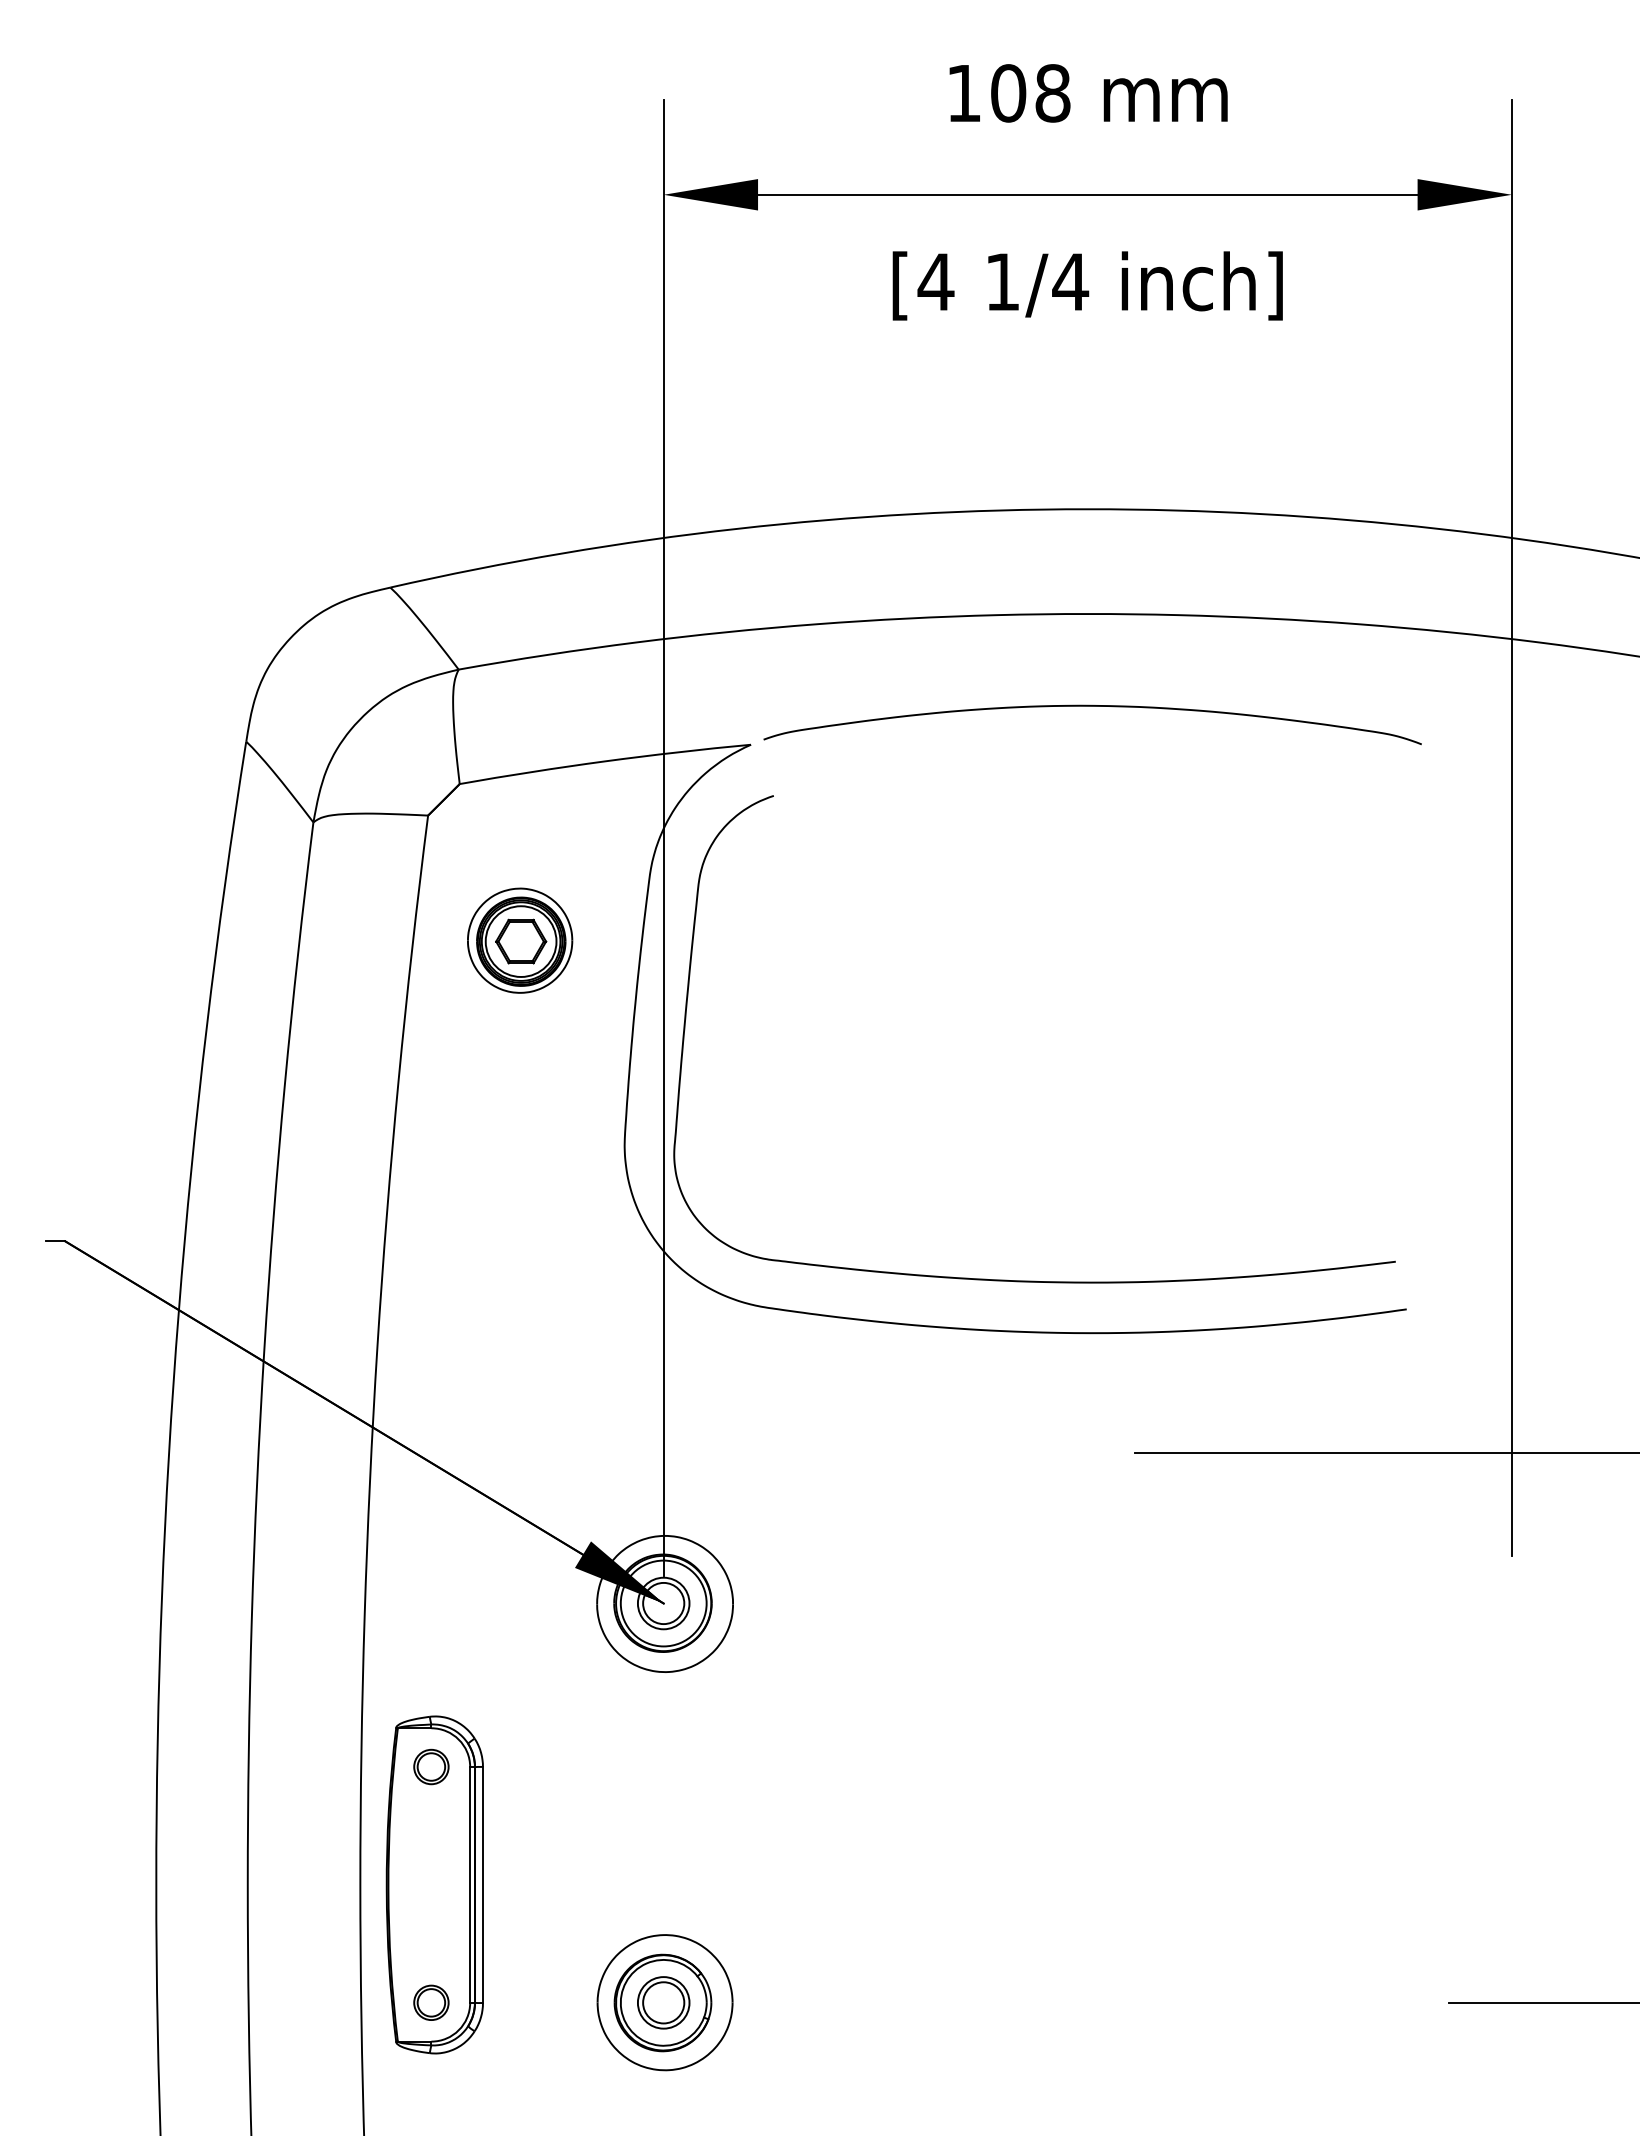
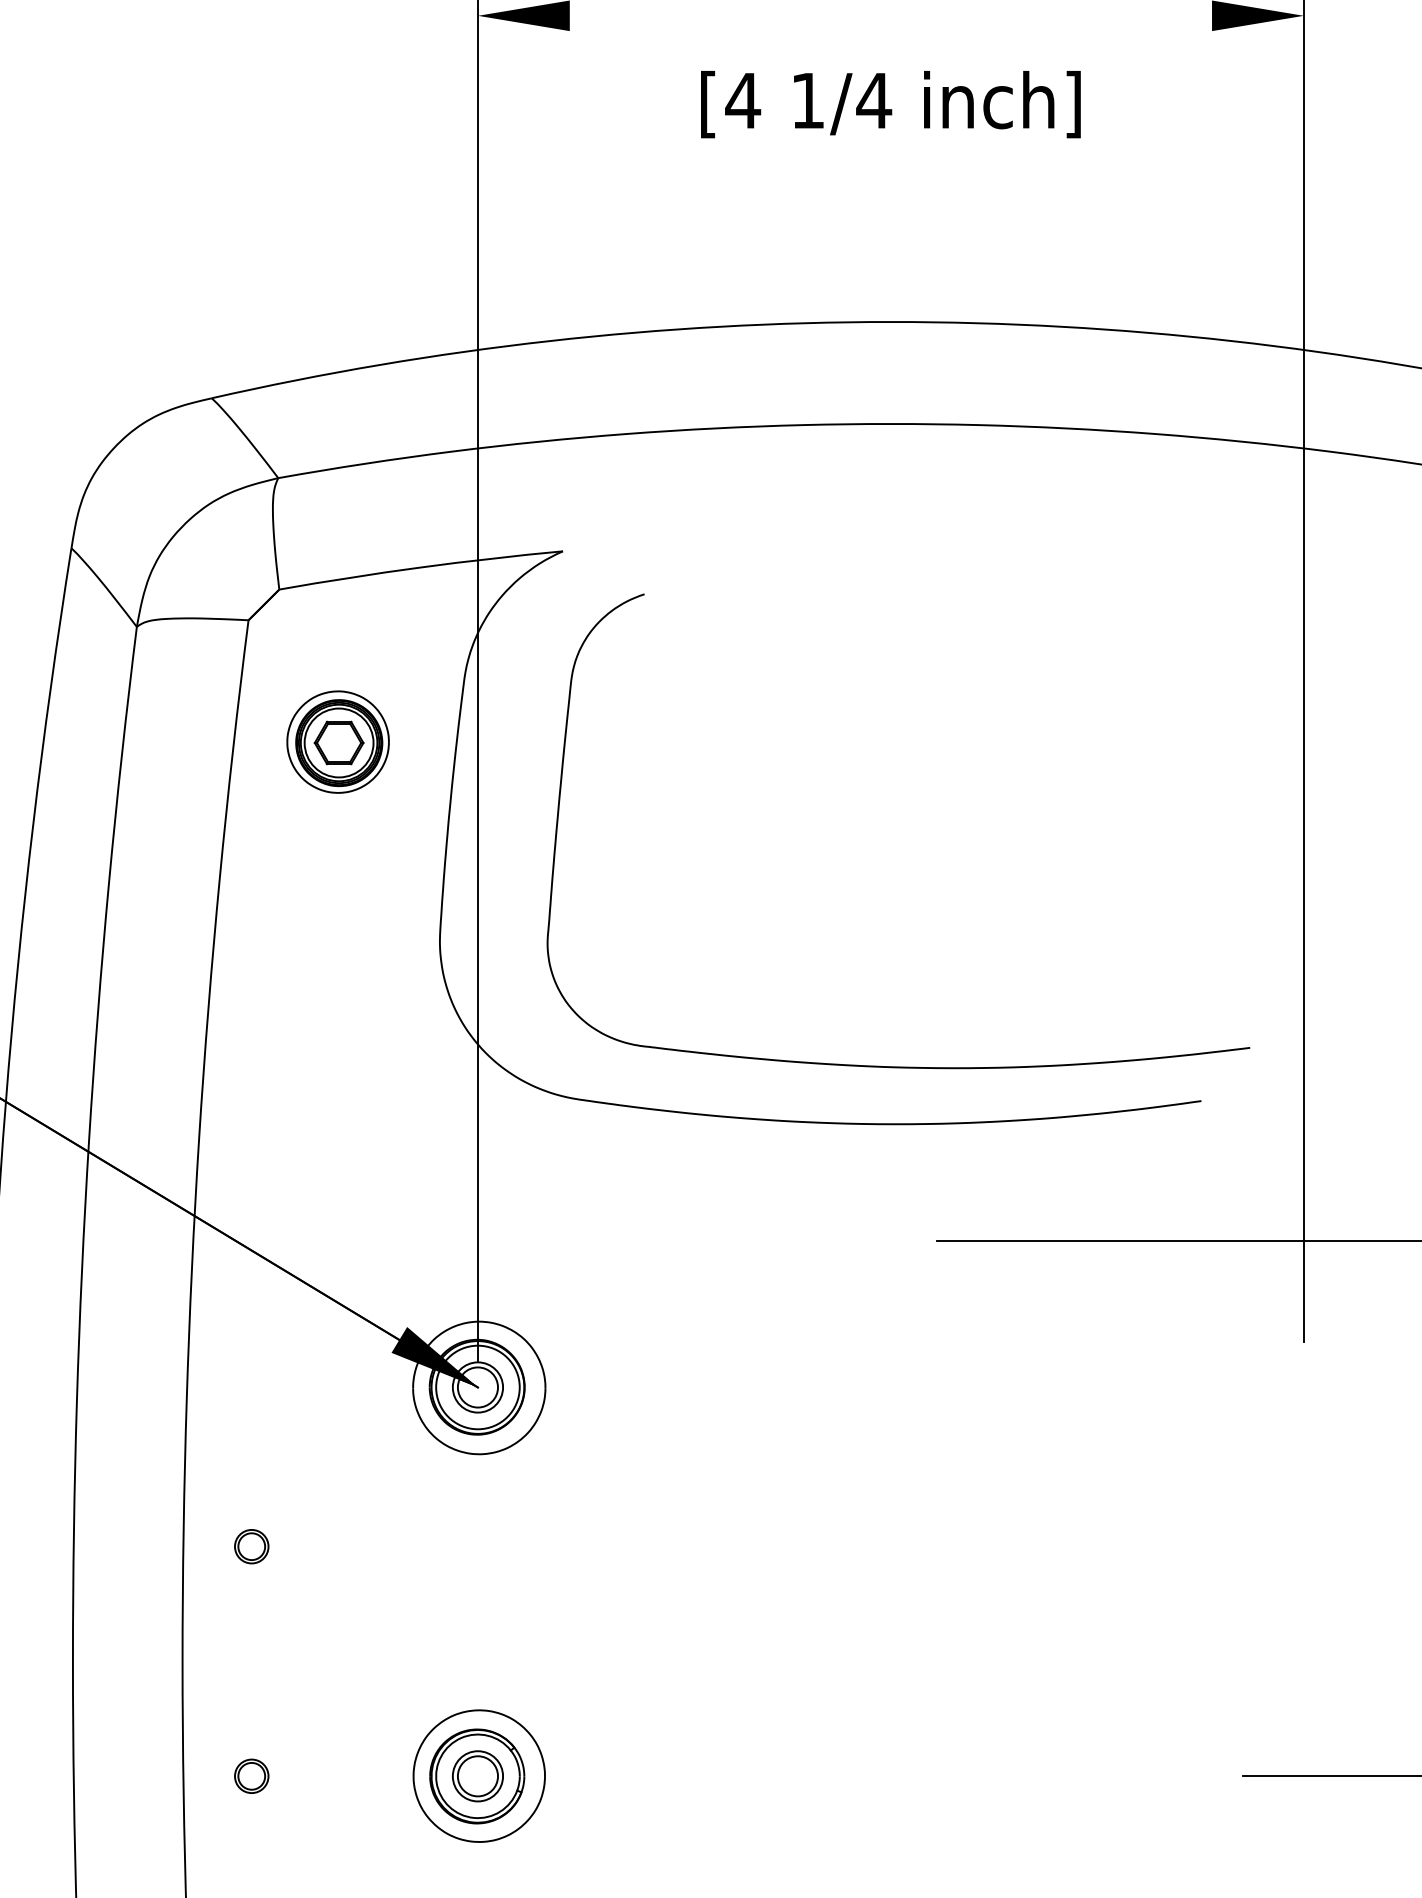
line: (1087, 194) -> (890, 15), removed
curve: (1092, 706) -> (895, 514), removed
curve: (1034, 1280) -> (898, 1066), moved
part: (434, 1884) -> (254, 1661), removed

